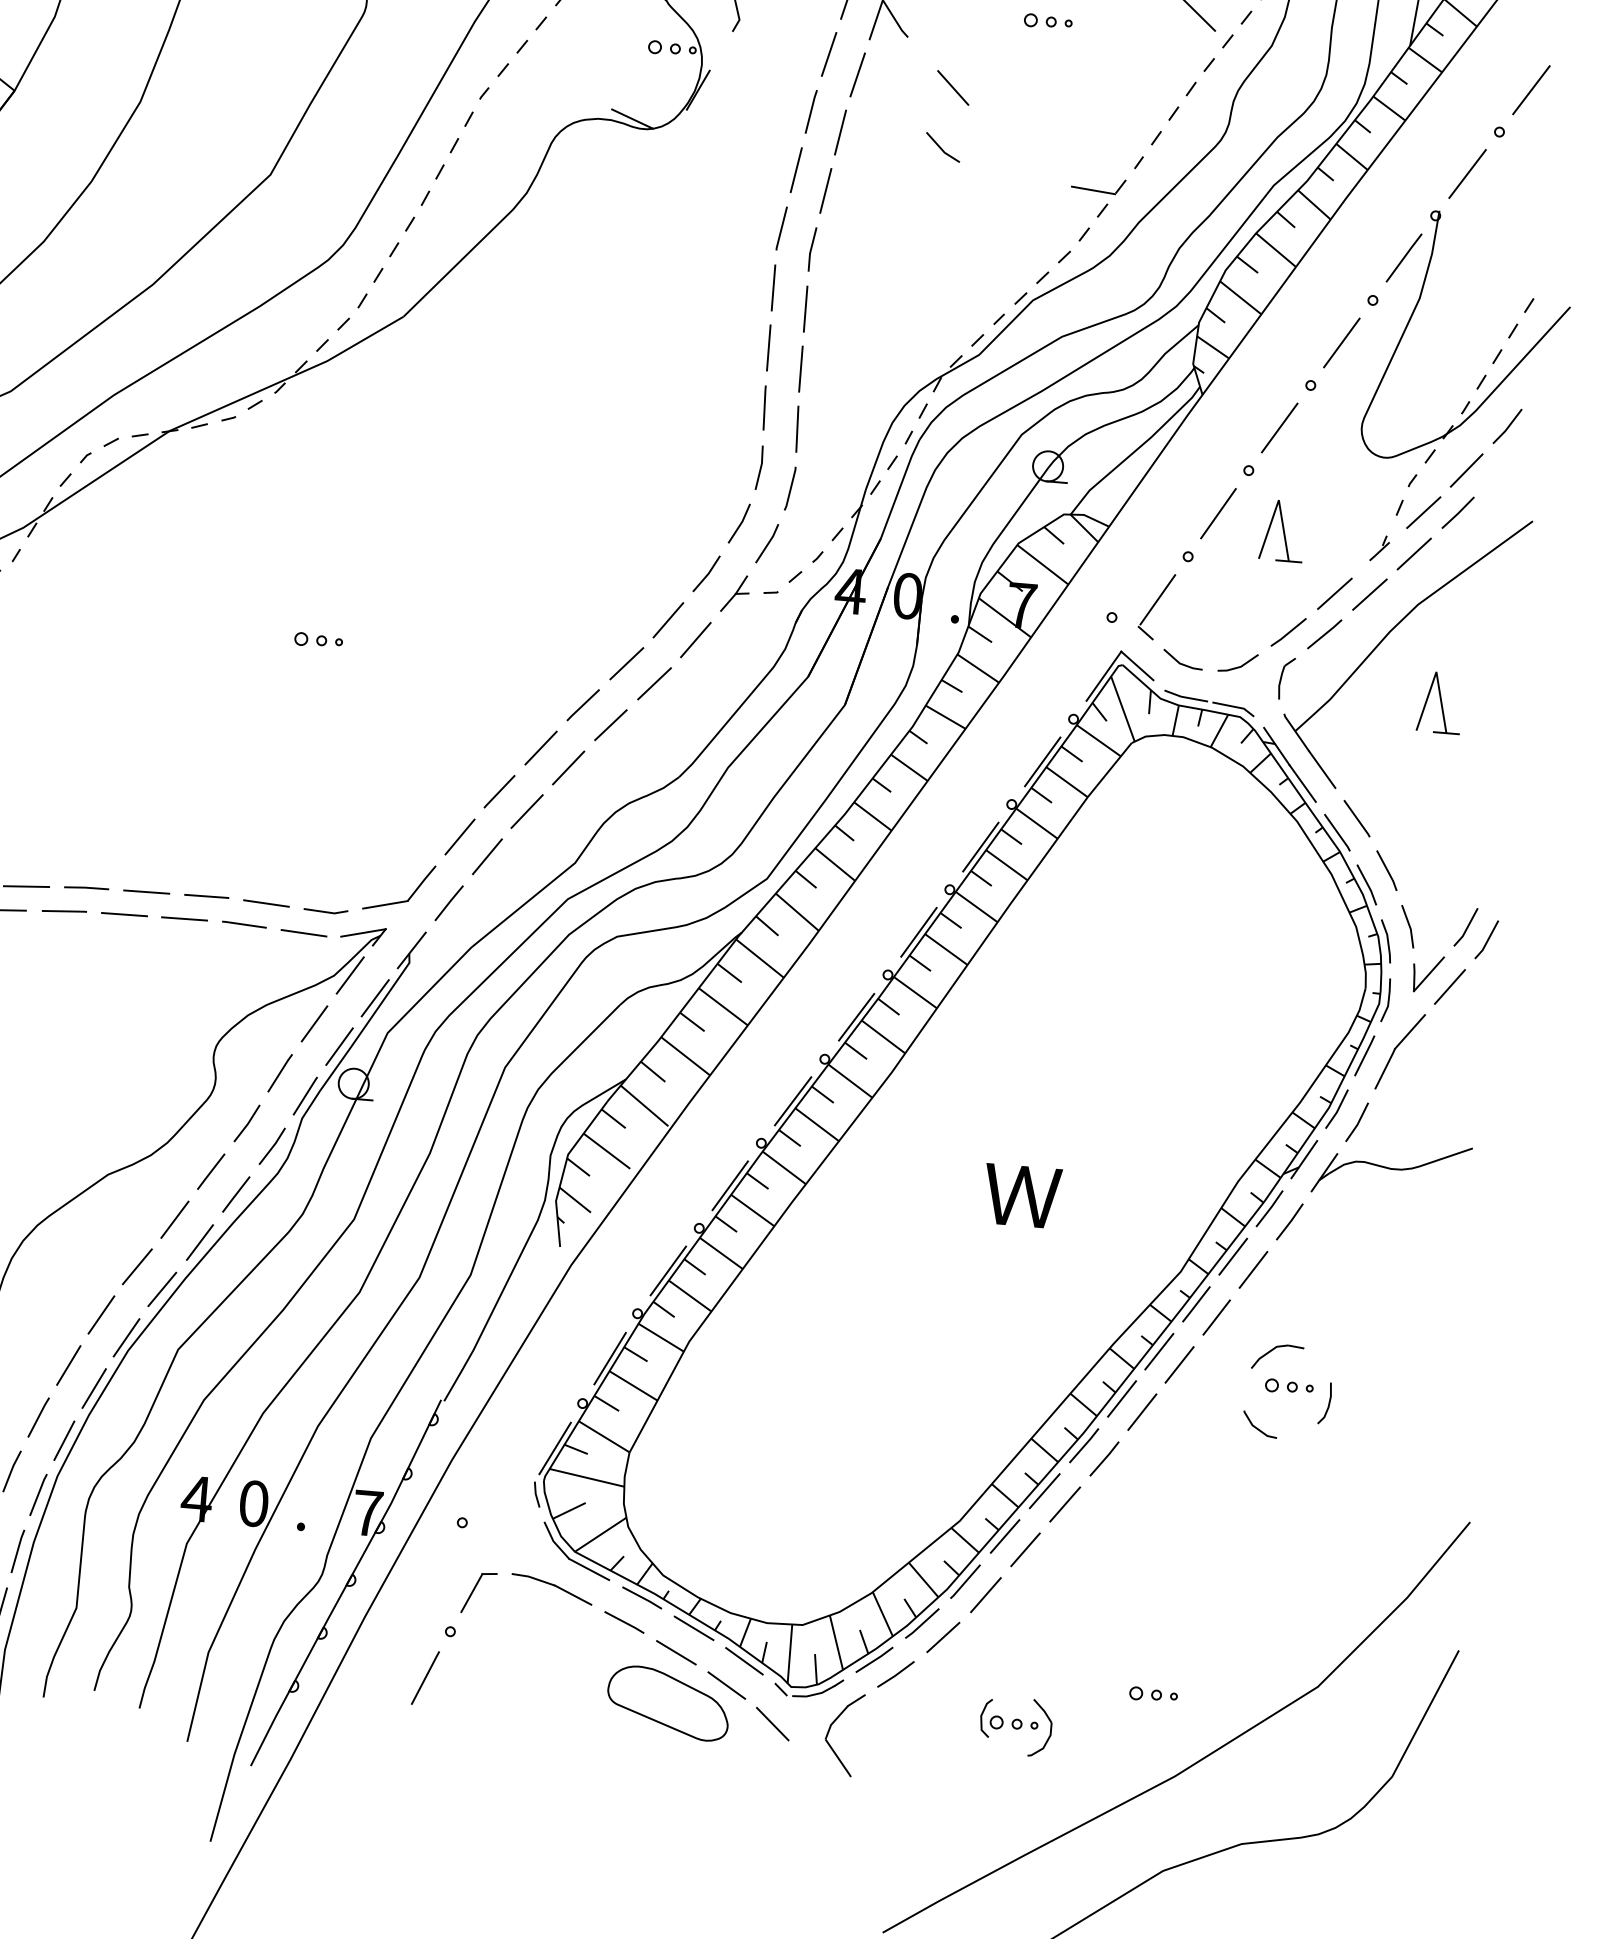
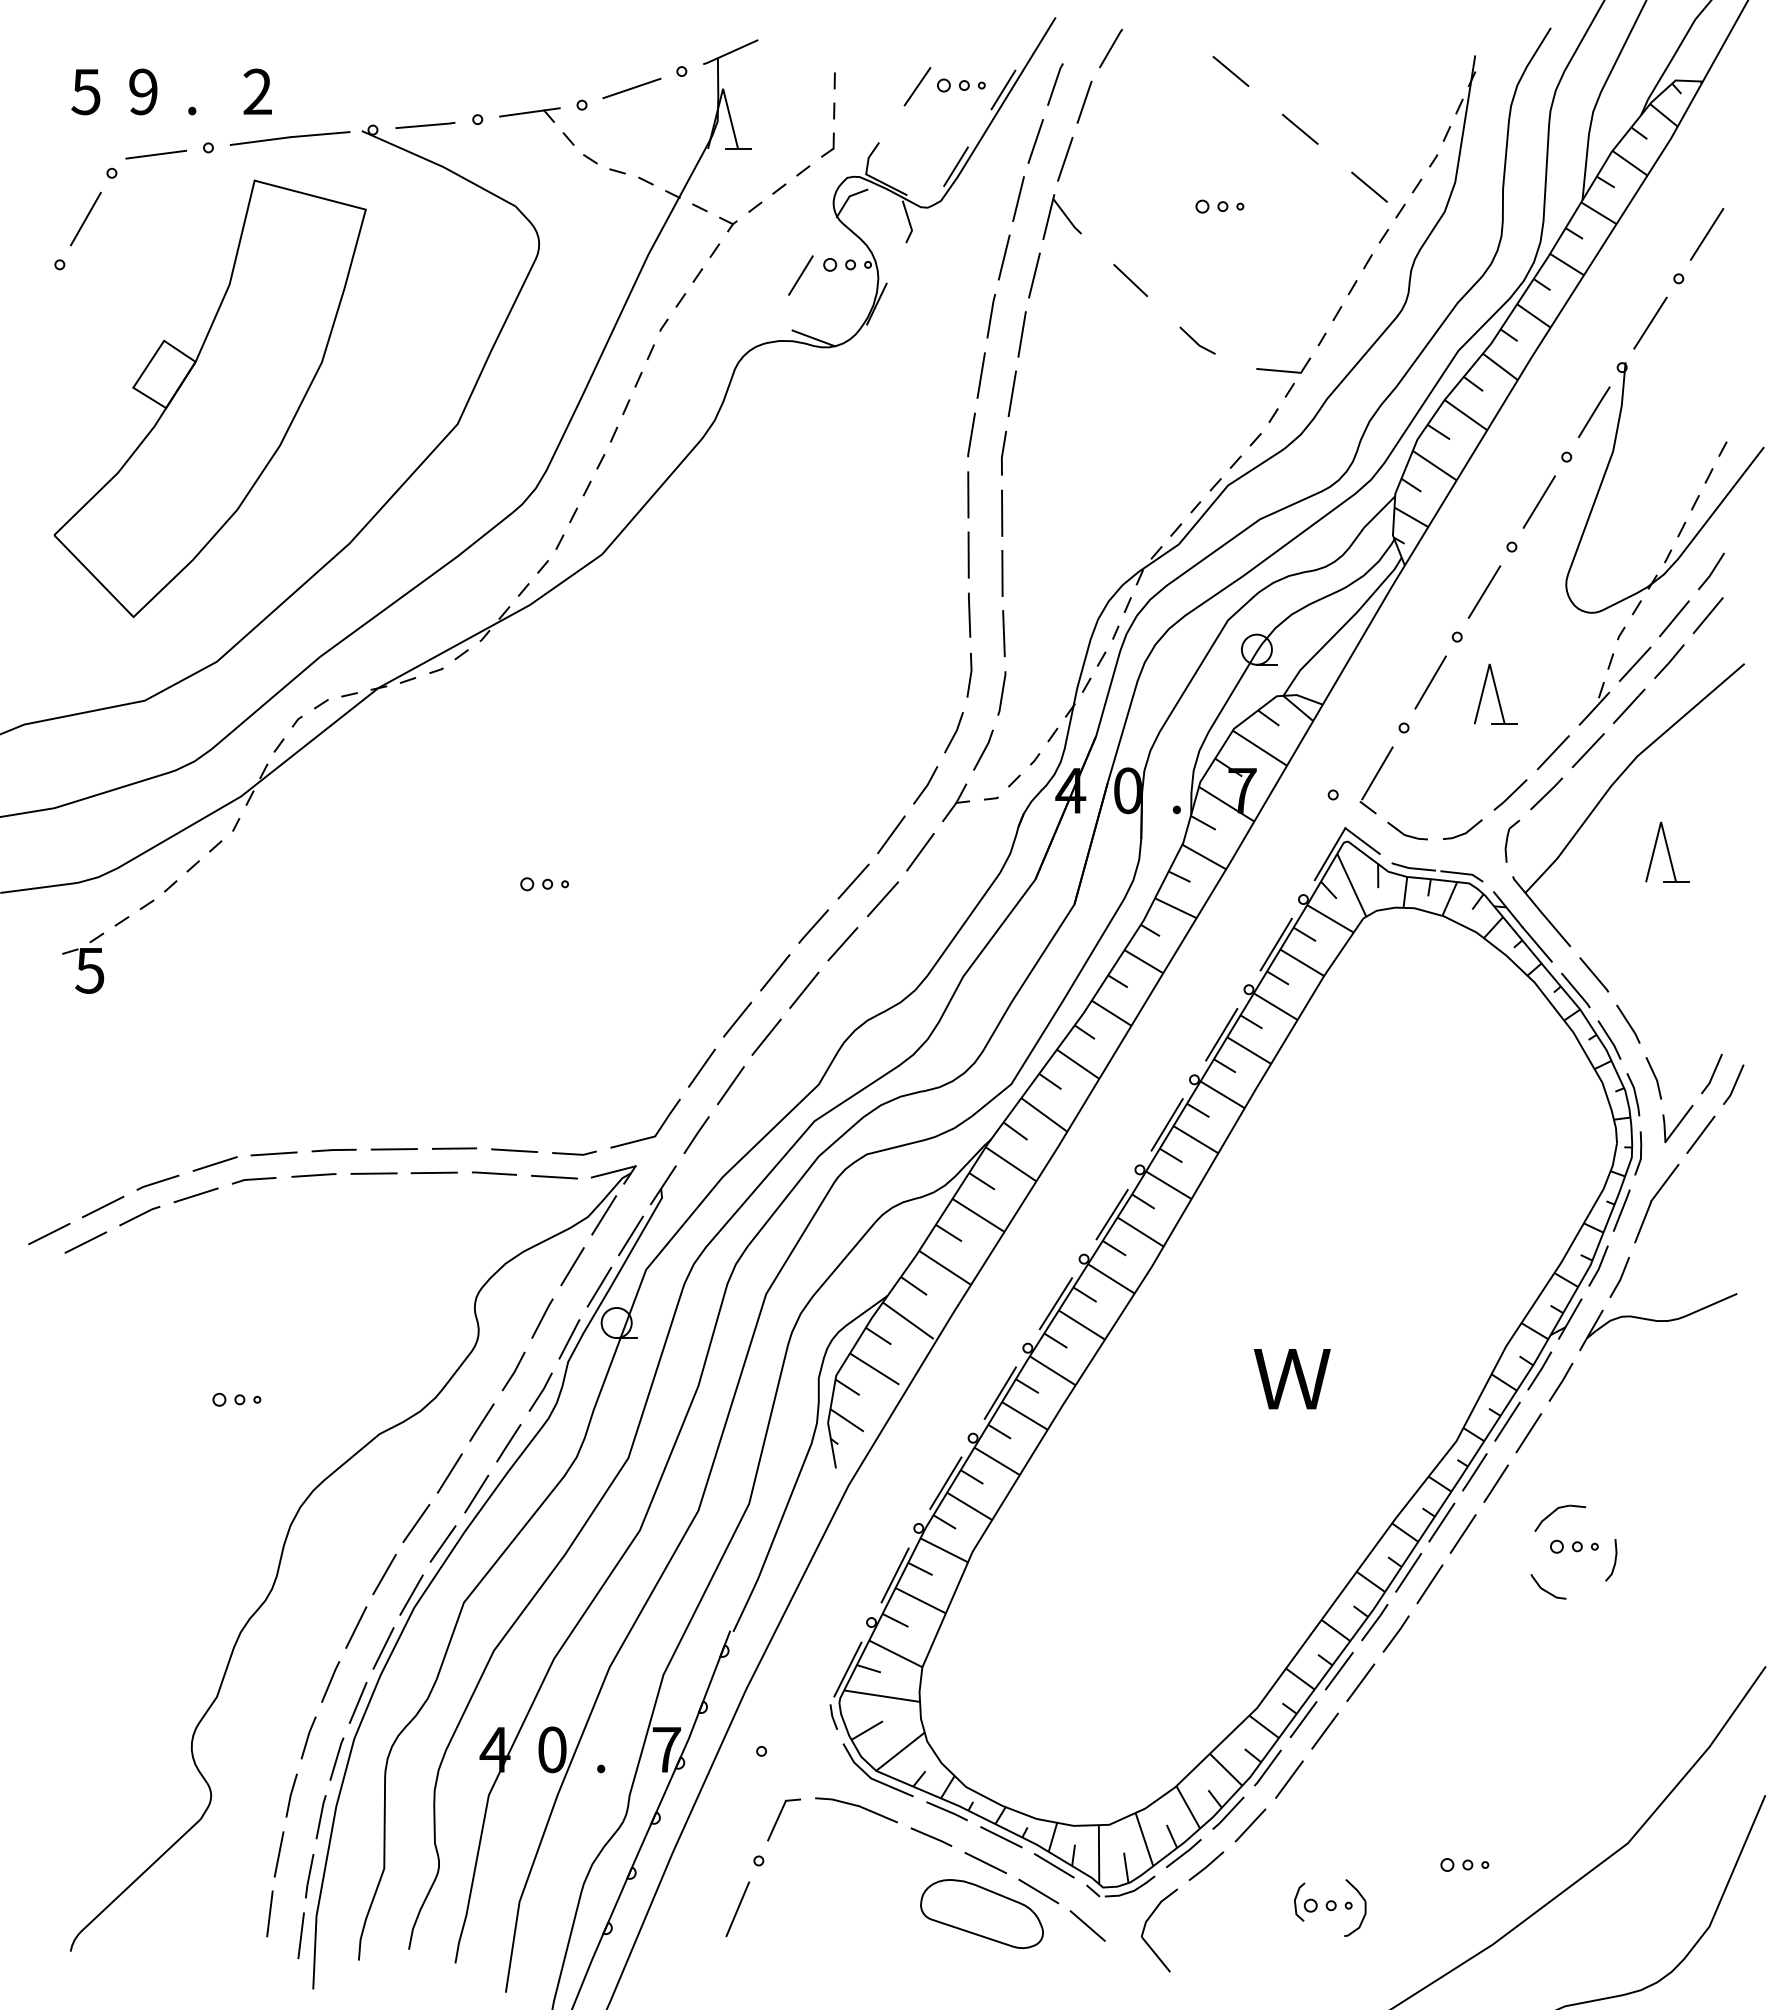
line: (624, 55) -> (800, 275), added
line: (941, 148) -> (1196, 341), moved
line: (1499, 470) -> (1707, 615), added
part: (1379, 548) -> (1594, 703), size x1.67

